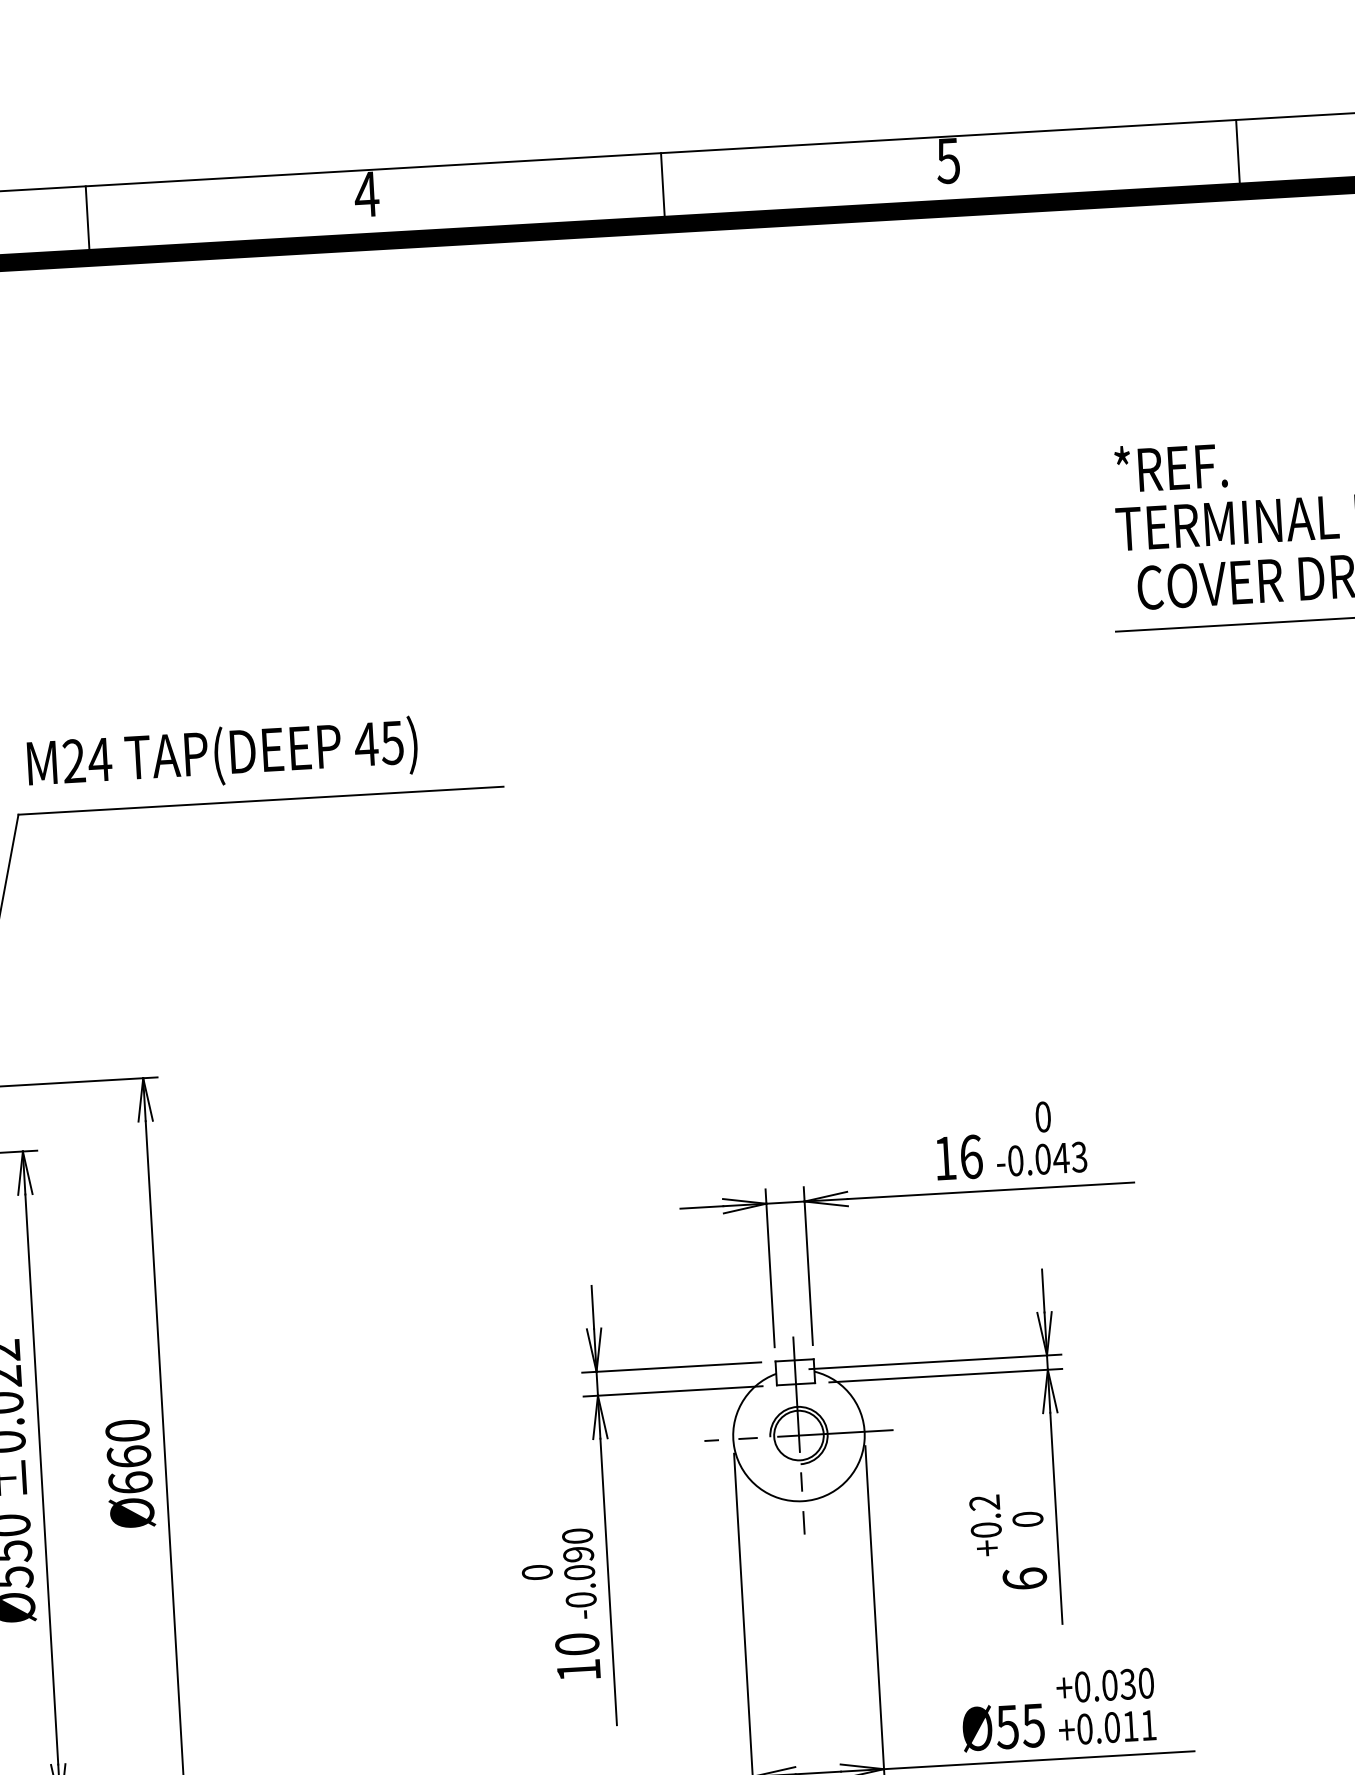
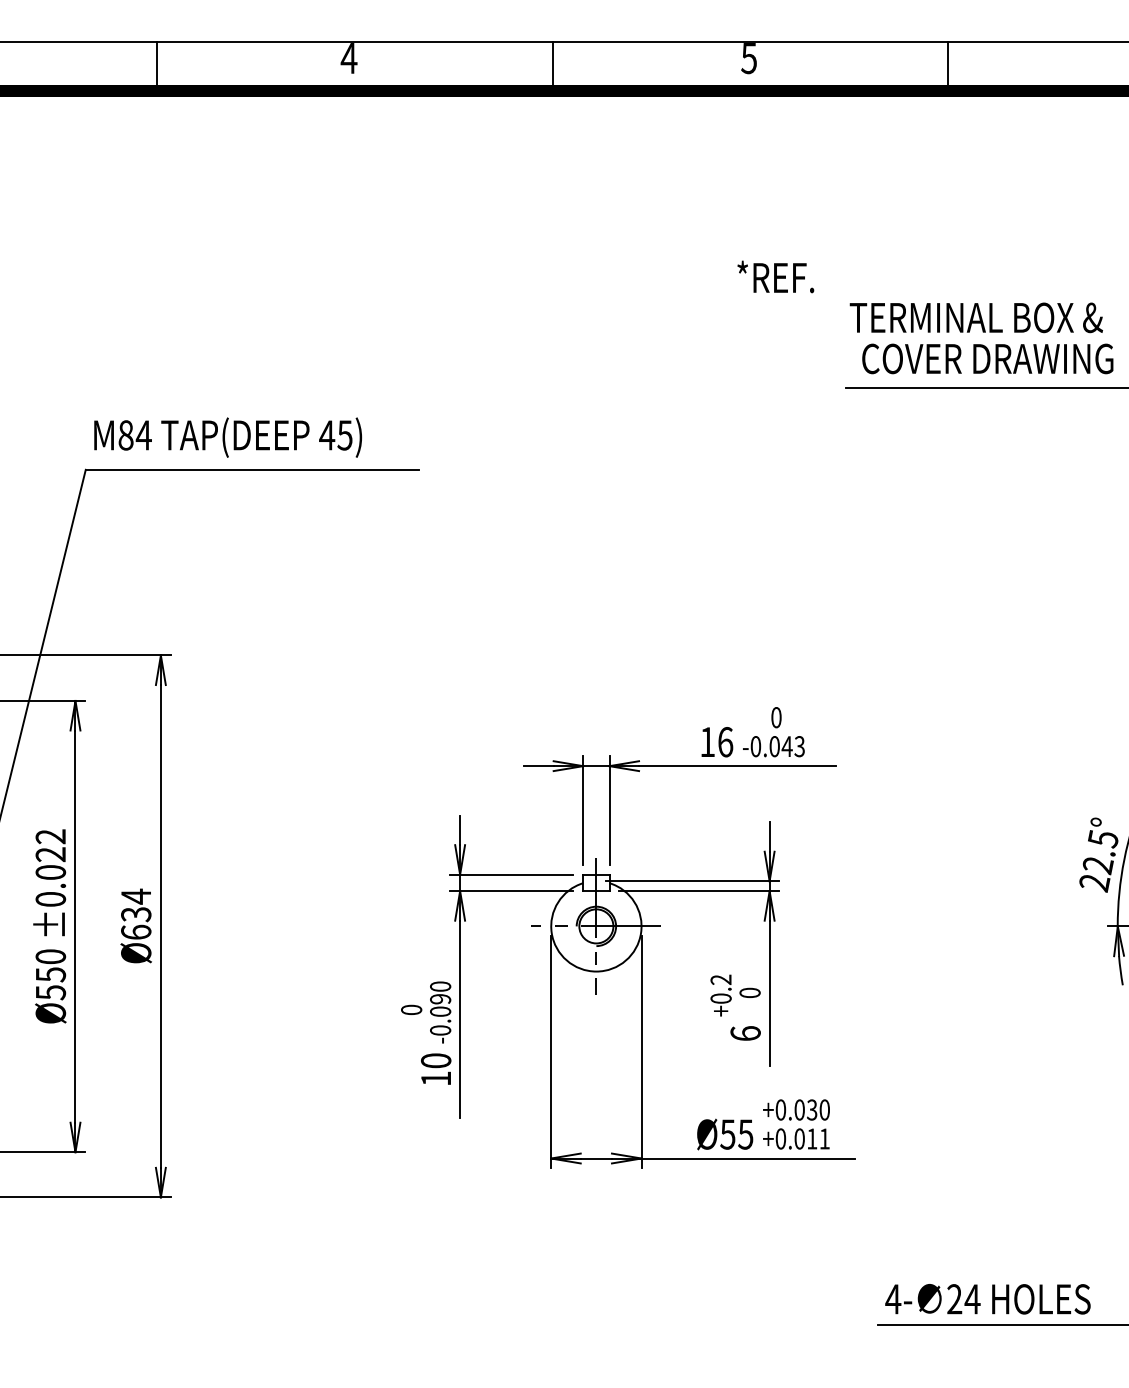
text: (1170, 466) -> (775, 276), moved
text: (73, 761) -> (125, 435), M24 -> M84
text: (128, 1443) -> (136, 905), Ø660 -> Ø634

